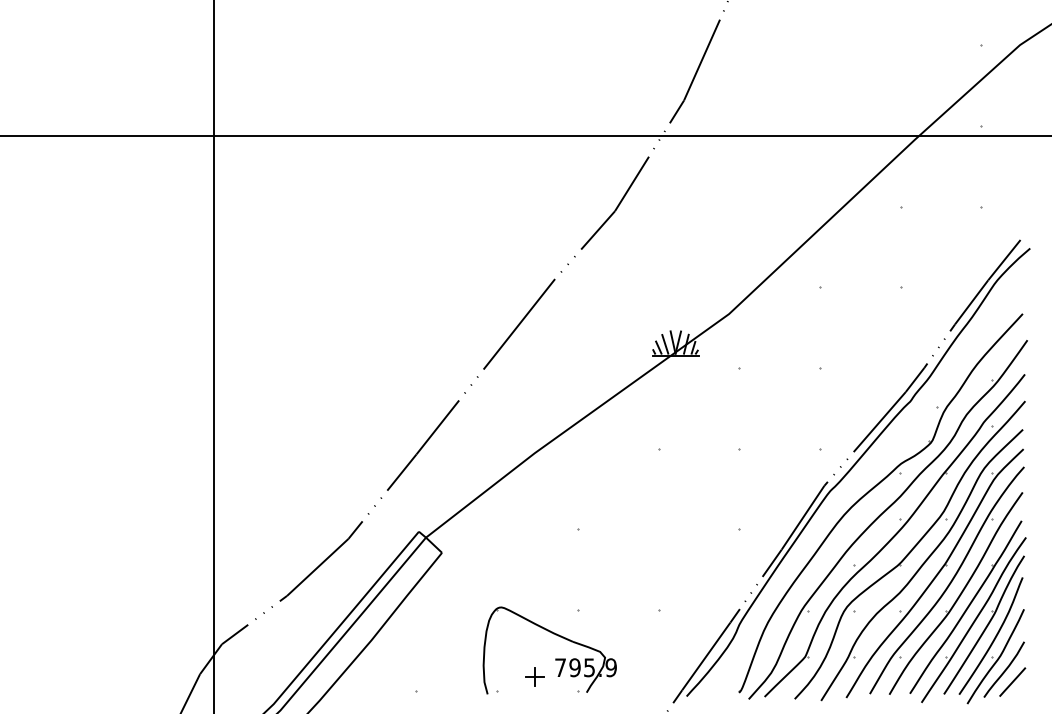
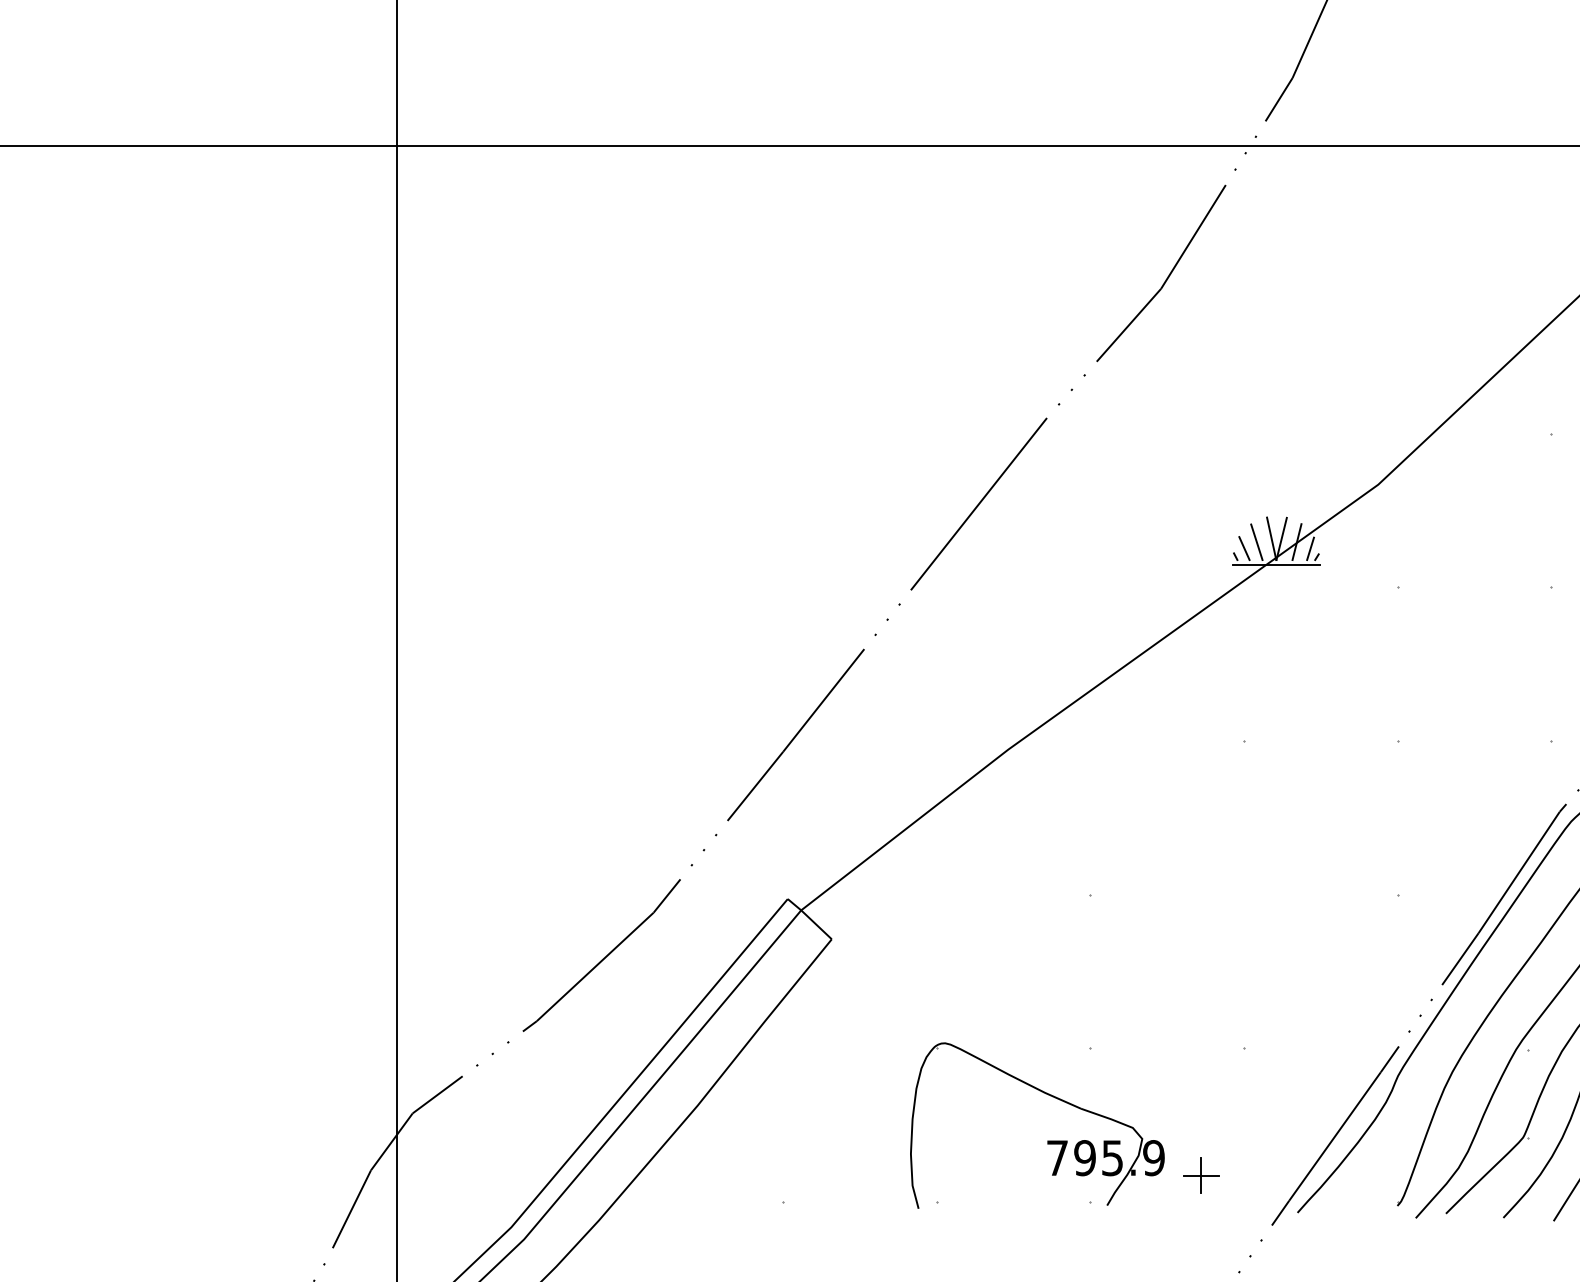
part: (534, 676) -> (1200, 1174), moved

